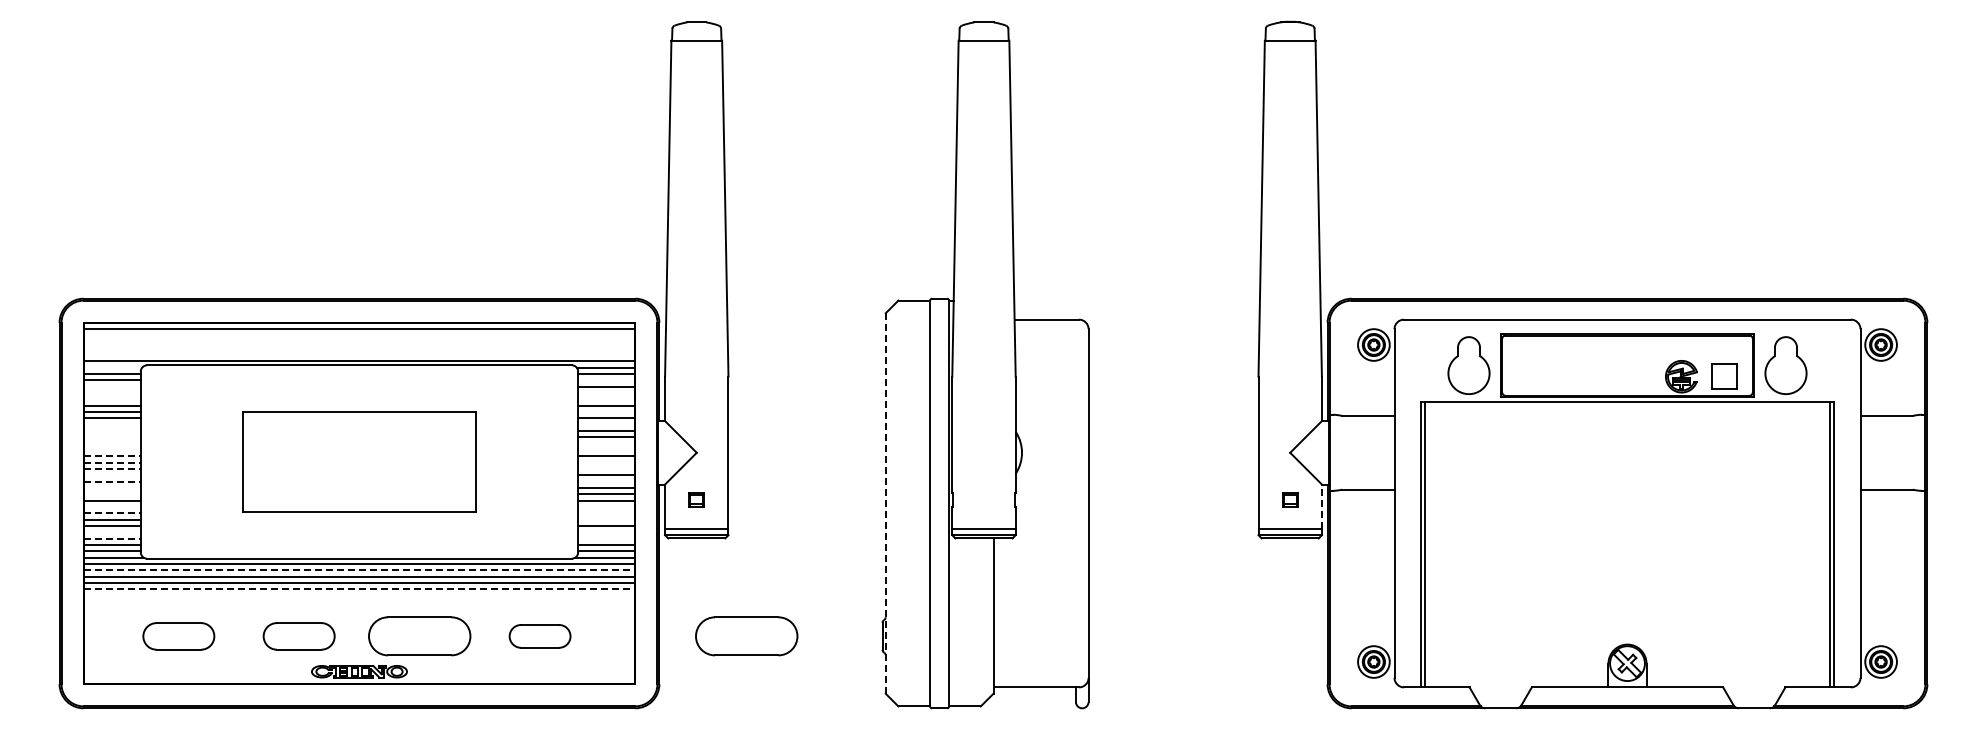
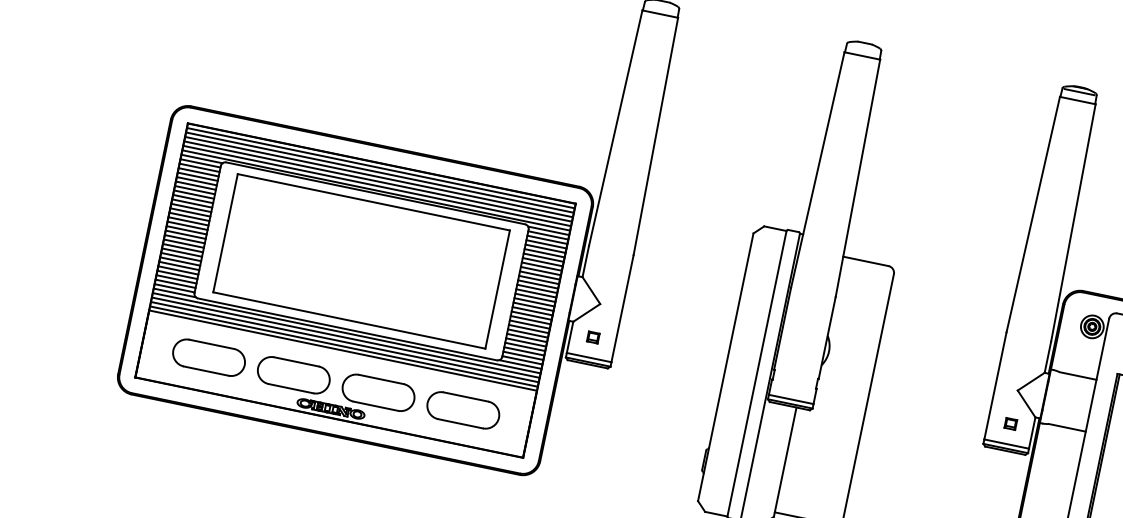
line: (1290, 28) -> (1079, 92), added
line: (359, 335) -> (380, 172), added
line: (359, 342) -> (379, 177), added
line: (359, 348) -> (378, 181), added
line: (359, 354) -> (377, 185), added
line: (113, 367) -> (202, 159), added
line: (606, 380) -> (547, 240), added
line: (112, 386) -> (198, 172), added
line: (112, 392) -> (197, 176), added
line: (606, 392) -> (545, 248), added
line: (112, 399) -> (196, 181), added
line: (606, 399) -> (544, 253), added
line: (606, 411) -> (542, 261), added
line: (112, 424) -> (193, 199), added
line: (606, 424) -> (540, 271), added
line: (112, 430) -> (192, 203), added
line: (112, 437) -> (191, 208), added
line: (112, 443) -> (190, 212), added
line: (606, 443) -> (538, 284), added
line: (112, 449) -> (189, 216), added
line: (606, 449) -> (537, 288), added
line: (112, 456) -> (188, 221), dashed -> solid
part: (359, 461) -> (361, 261), size x1.67
line: (112, 462) -> (187, 225), dashed -> solid
line: (606, 462) -> (535, 297), added
line: (112, 468) -> (186, 229), dashed -> solid
line: (606, 468) -> (534, 301), added
line: (112, 475) -> (185, 234), added
line: (112, 481) -> (184, 239), dashed -> solid
line: (606, 481) -> (532, 311), added
line: (112, 487) -> (184, 243), added
line: (112, 494) -> (183, 248), added
line: (885, 504) -> (725, 367), dashed -> solid
line: (1321, 506) -> (1031, 432), dashed -> solid
line: (112, 507) -> (181, 257), added
line: (606, 507) -> (528, 329), added
line: (112, 513) -> (180, 261), dashed -> solid
line: (606, 513) -> (527, 333), added
line: (606, 519) -> (527, 337), added
line: (112, 532) -> (177, 275), added
line: (606, 532) -> (525, 346), added
line: (112, 538) -> (176, 279), dashed -> solid
line: (606, 538) -> (524, 351), added
line: (359, 570) -> (345, 337), dashed -> solid
line: (359, 588) -> (343, 350), dashed -> solid
part: (178, 636) -> (208, 357), size x1.43
part: (298, 636) -> (293, 375), size x1.43
part: (539, 636) -> (462, 410), size x1.67
part: (746, 636) -> (608, 440), removed

